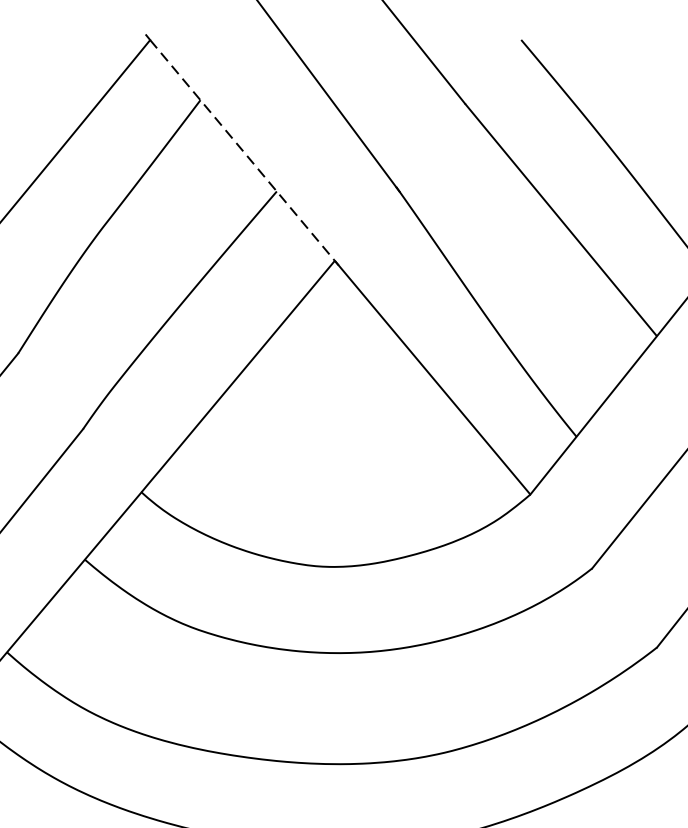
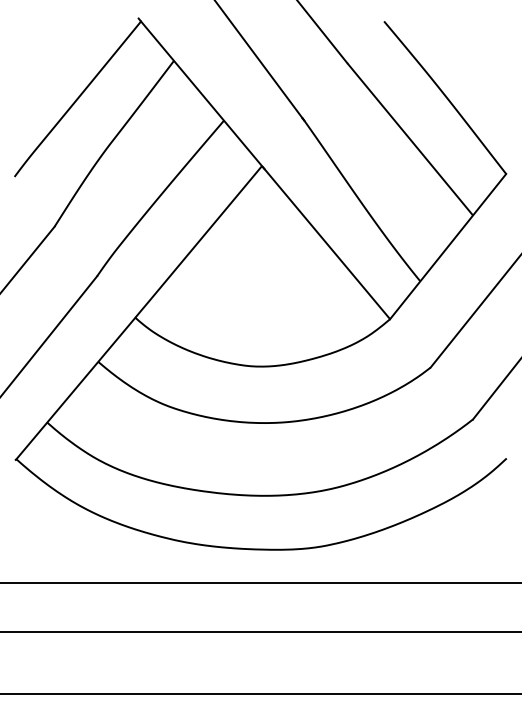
line: (245, 153) -> (203, 95), dashed -> solid

